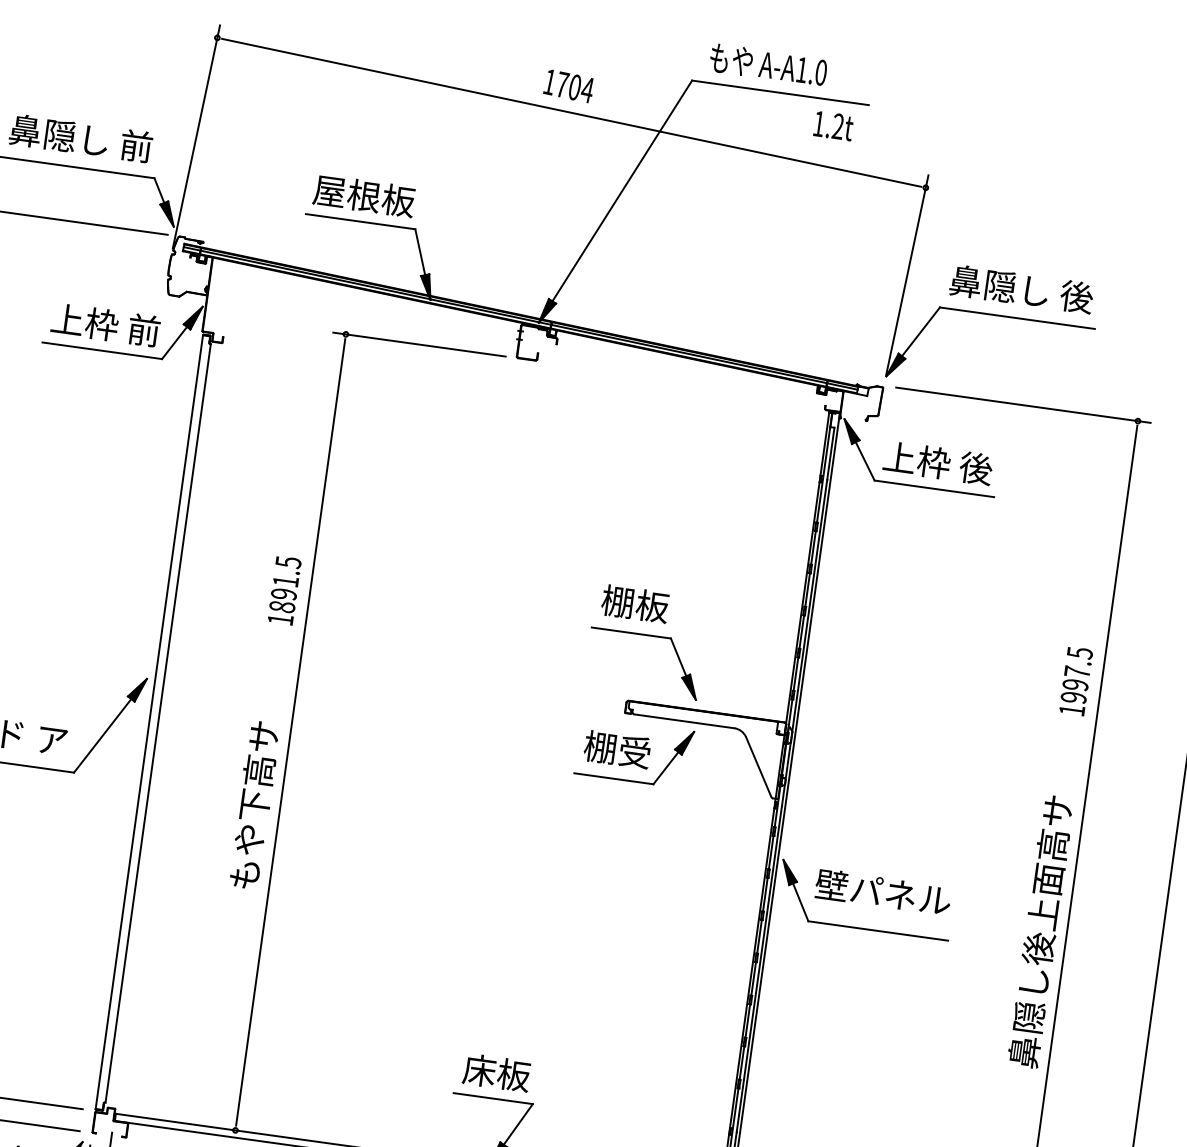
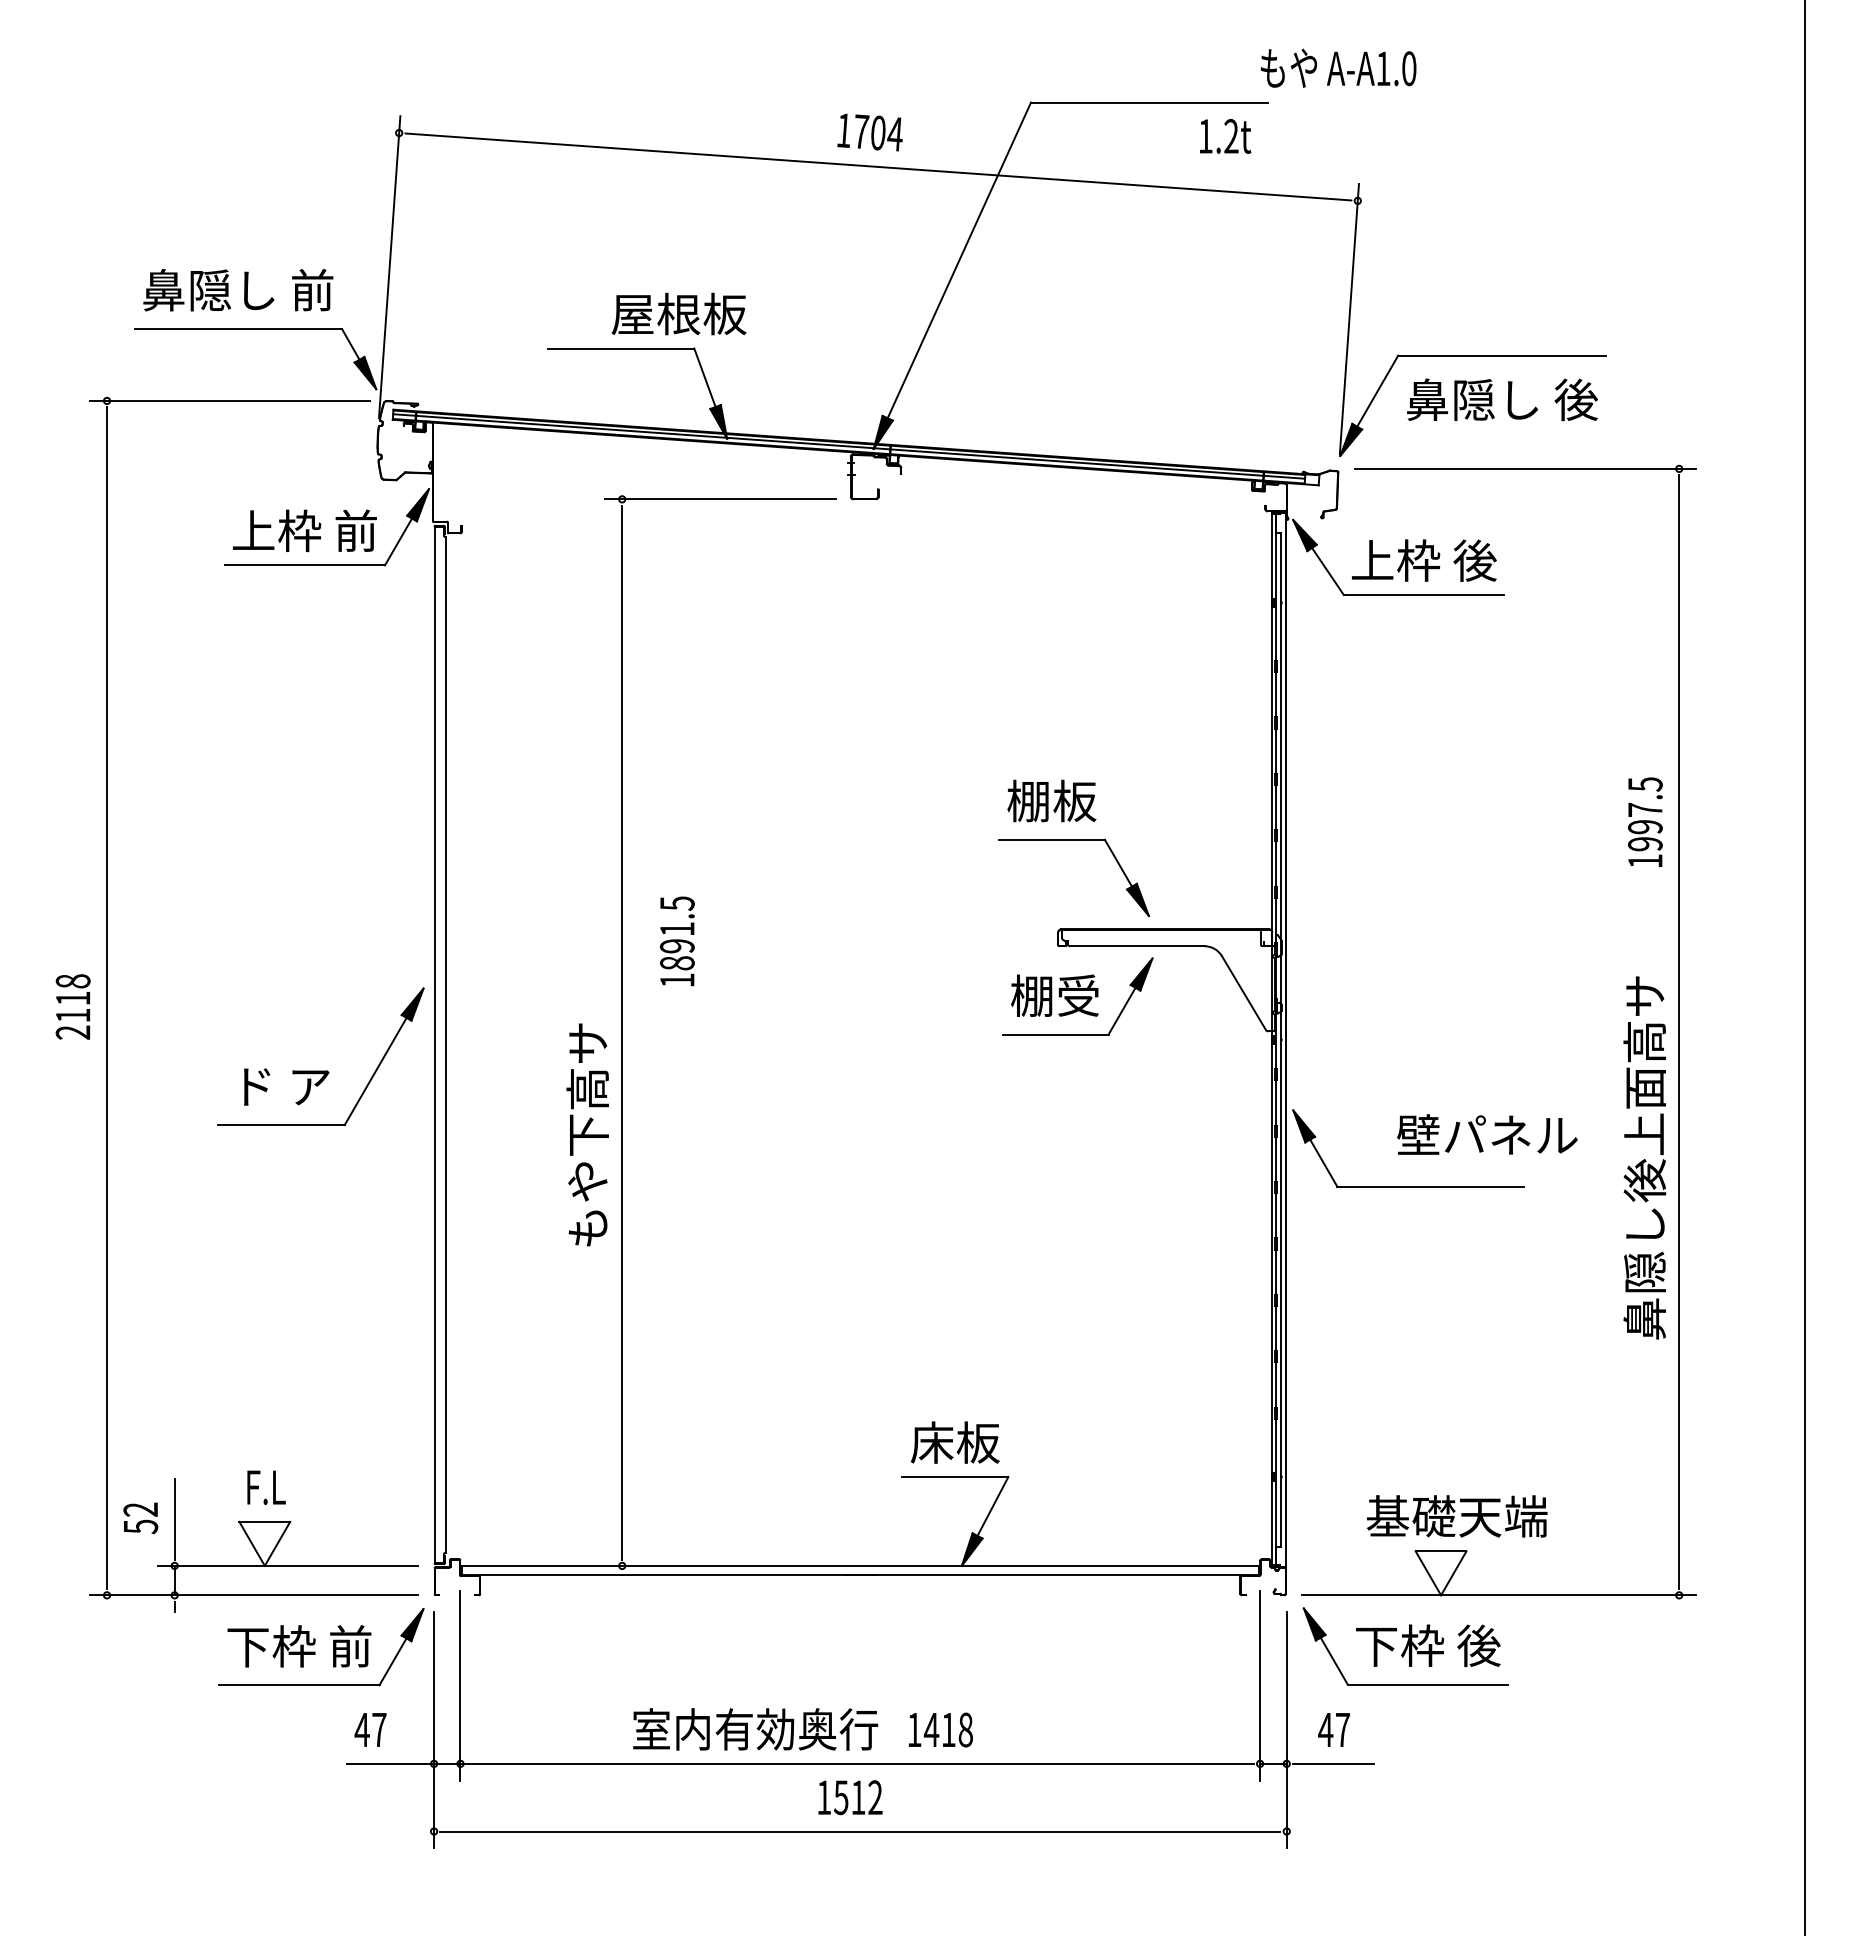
text: (768, 64) -> (1338, 67), moved
text: (363, 195) -> (678, 313), moved
text: (1021, 289) -> (1502, 399), moved
text: (284, 590) -> (677, 941), moved
text: (883, 892) -> (1487, 1134), moved

